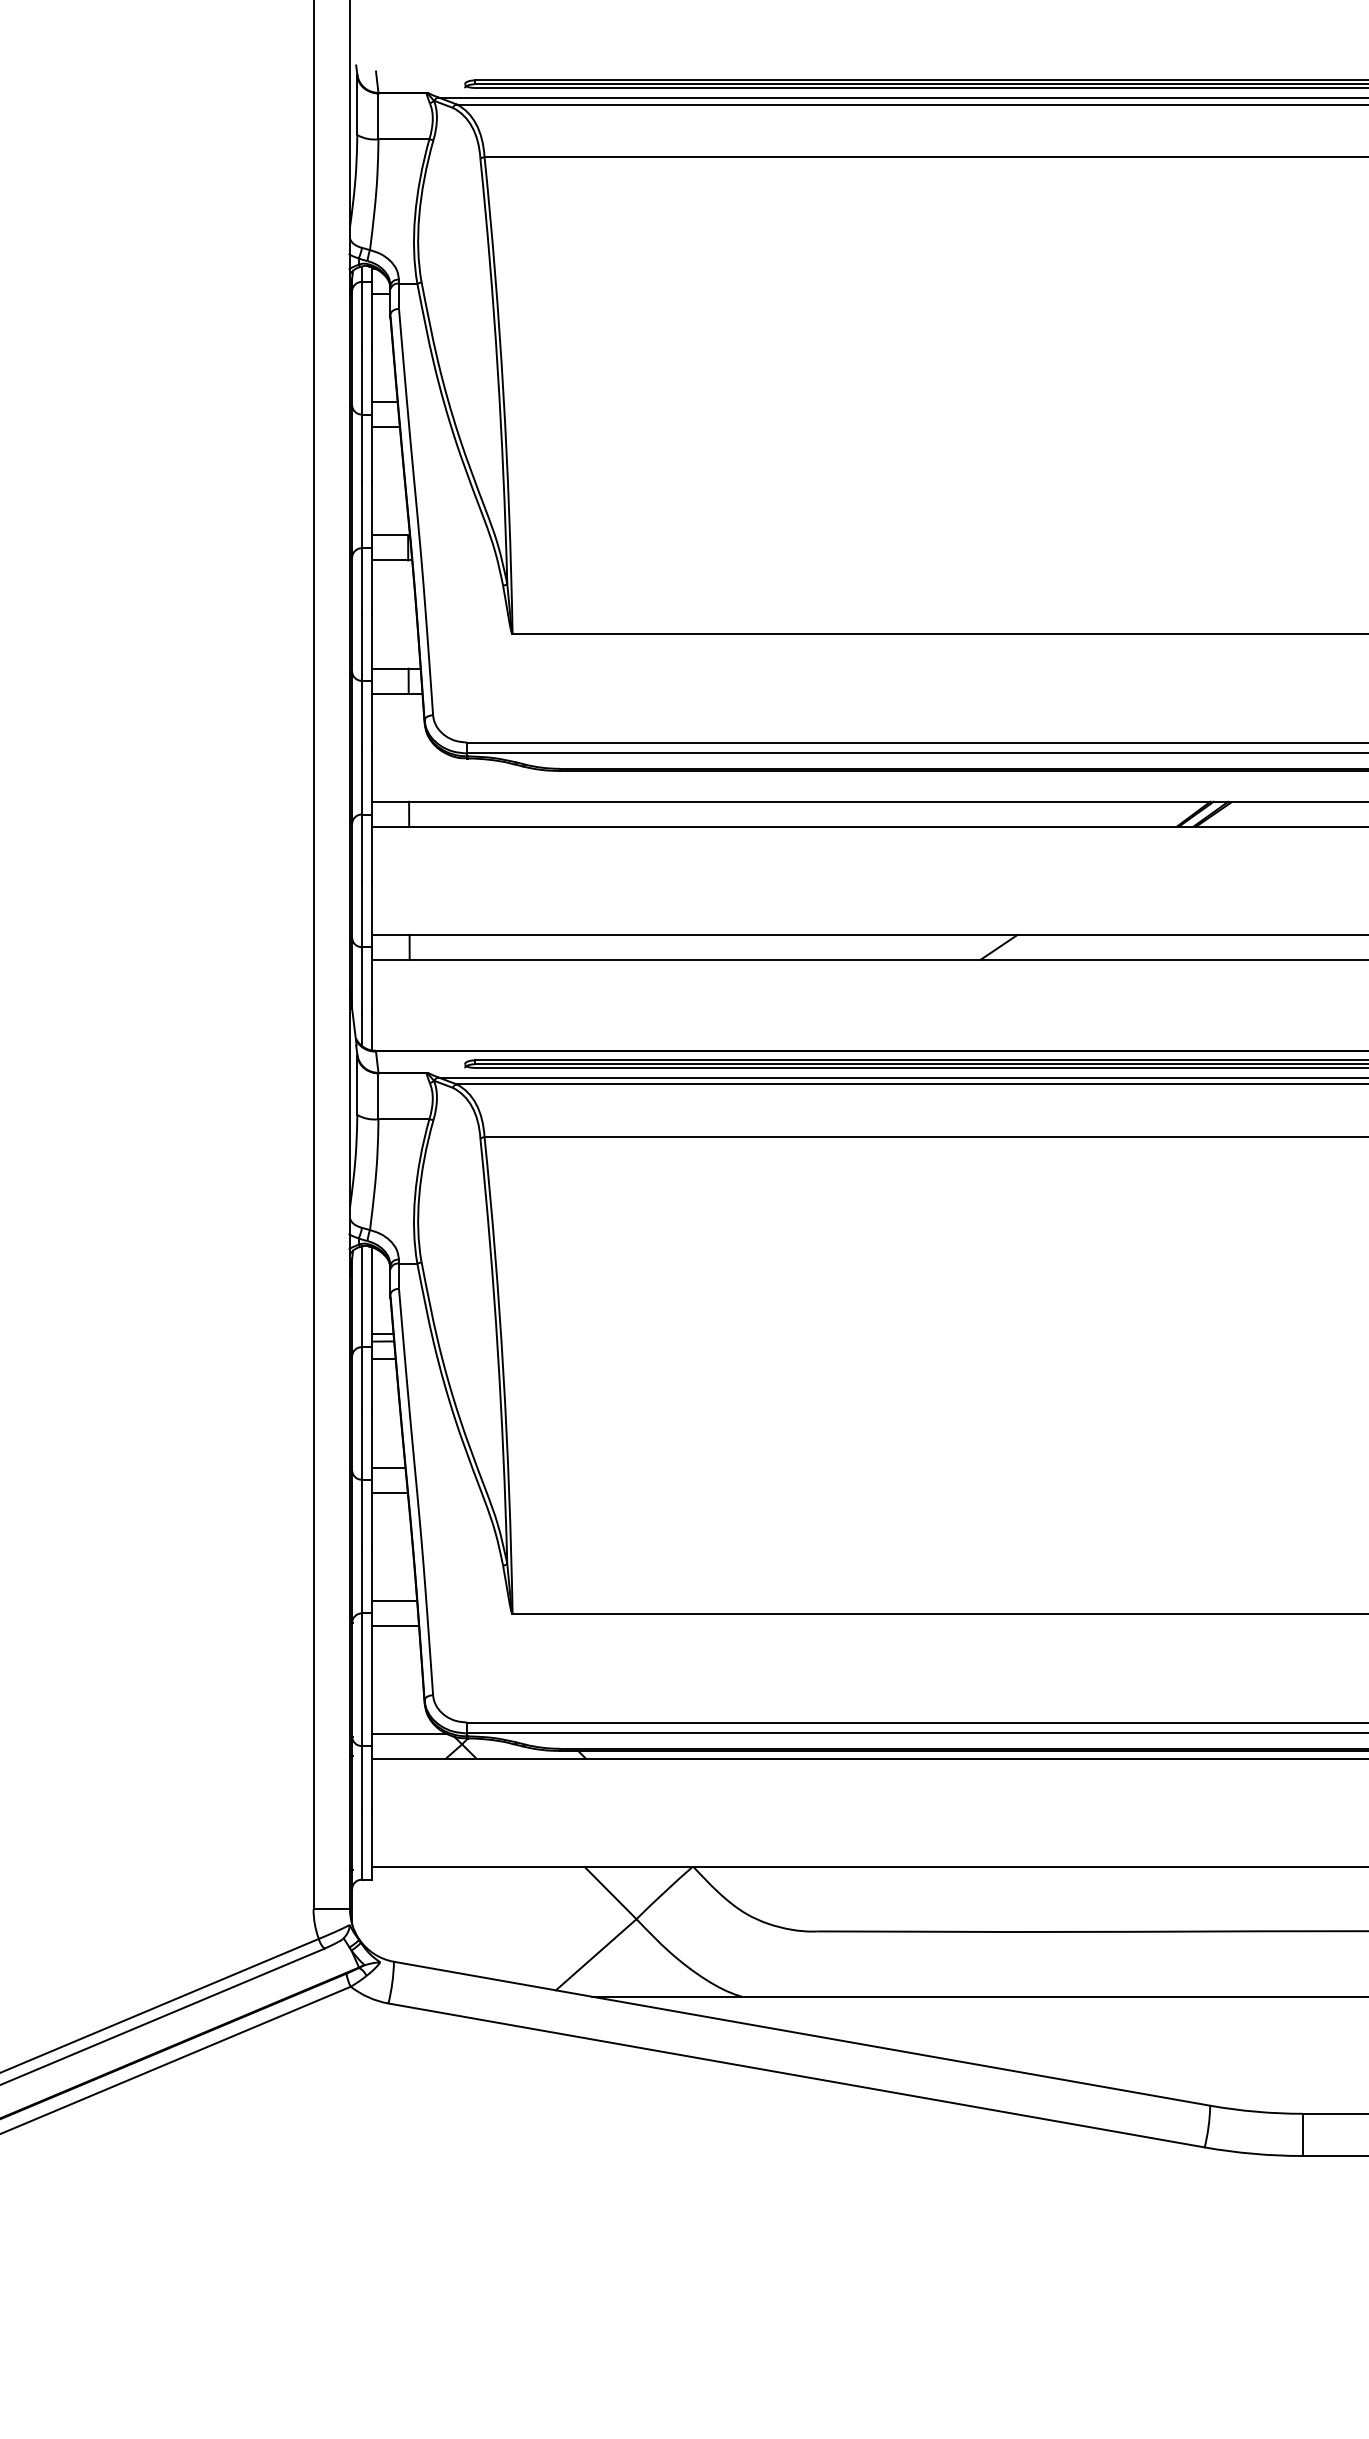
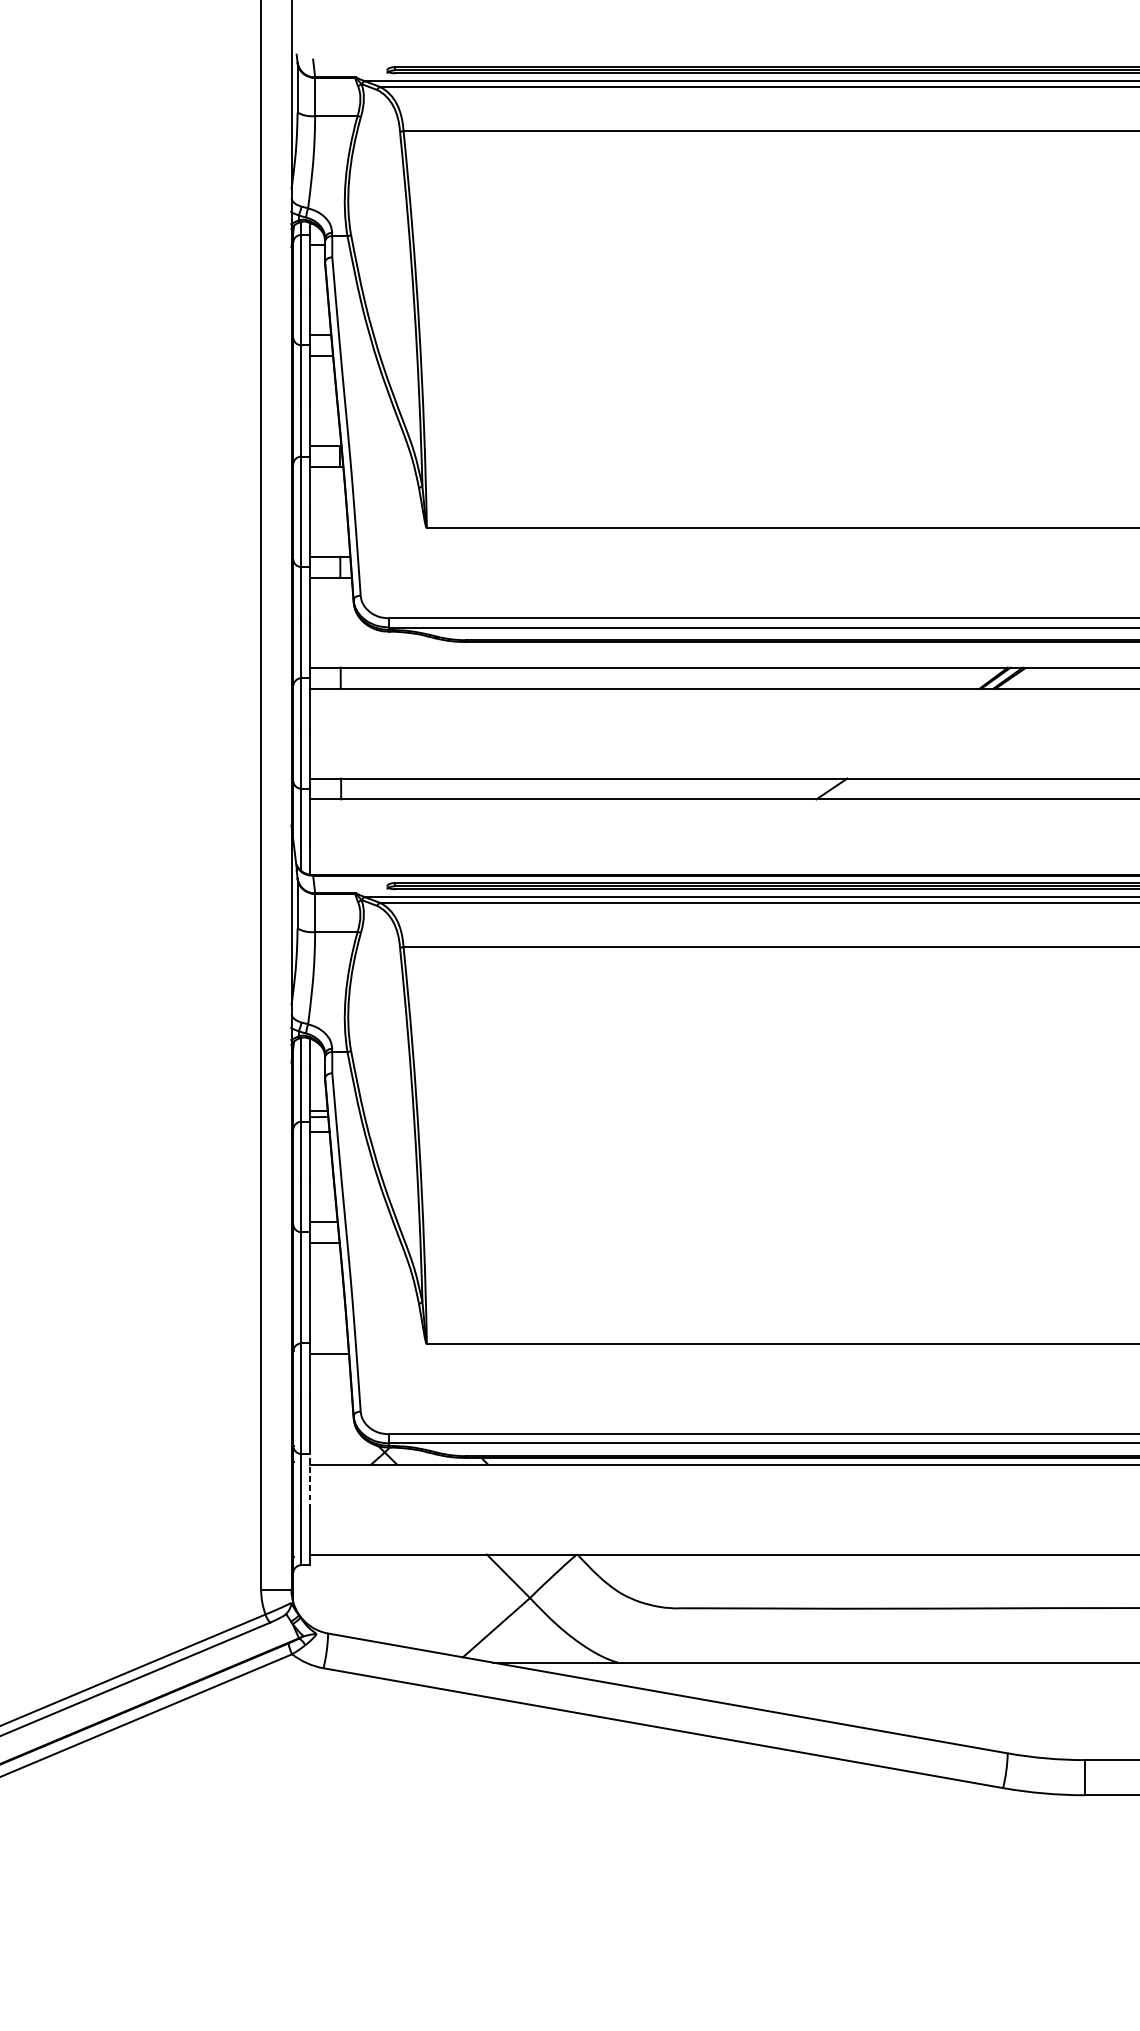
line: (394, 1600) -> (328, 1332), removed
line: (409, 1733) -> (341, 1443), removed
line: (372, 1778) -> (310, 1480), solid -> dashed

